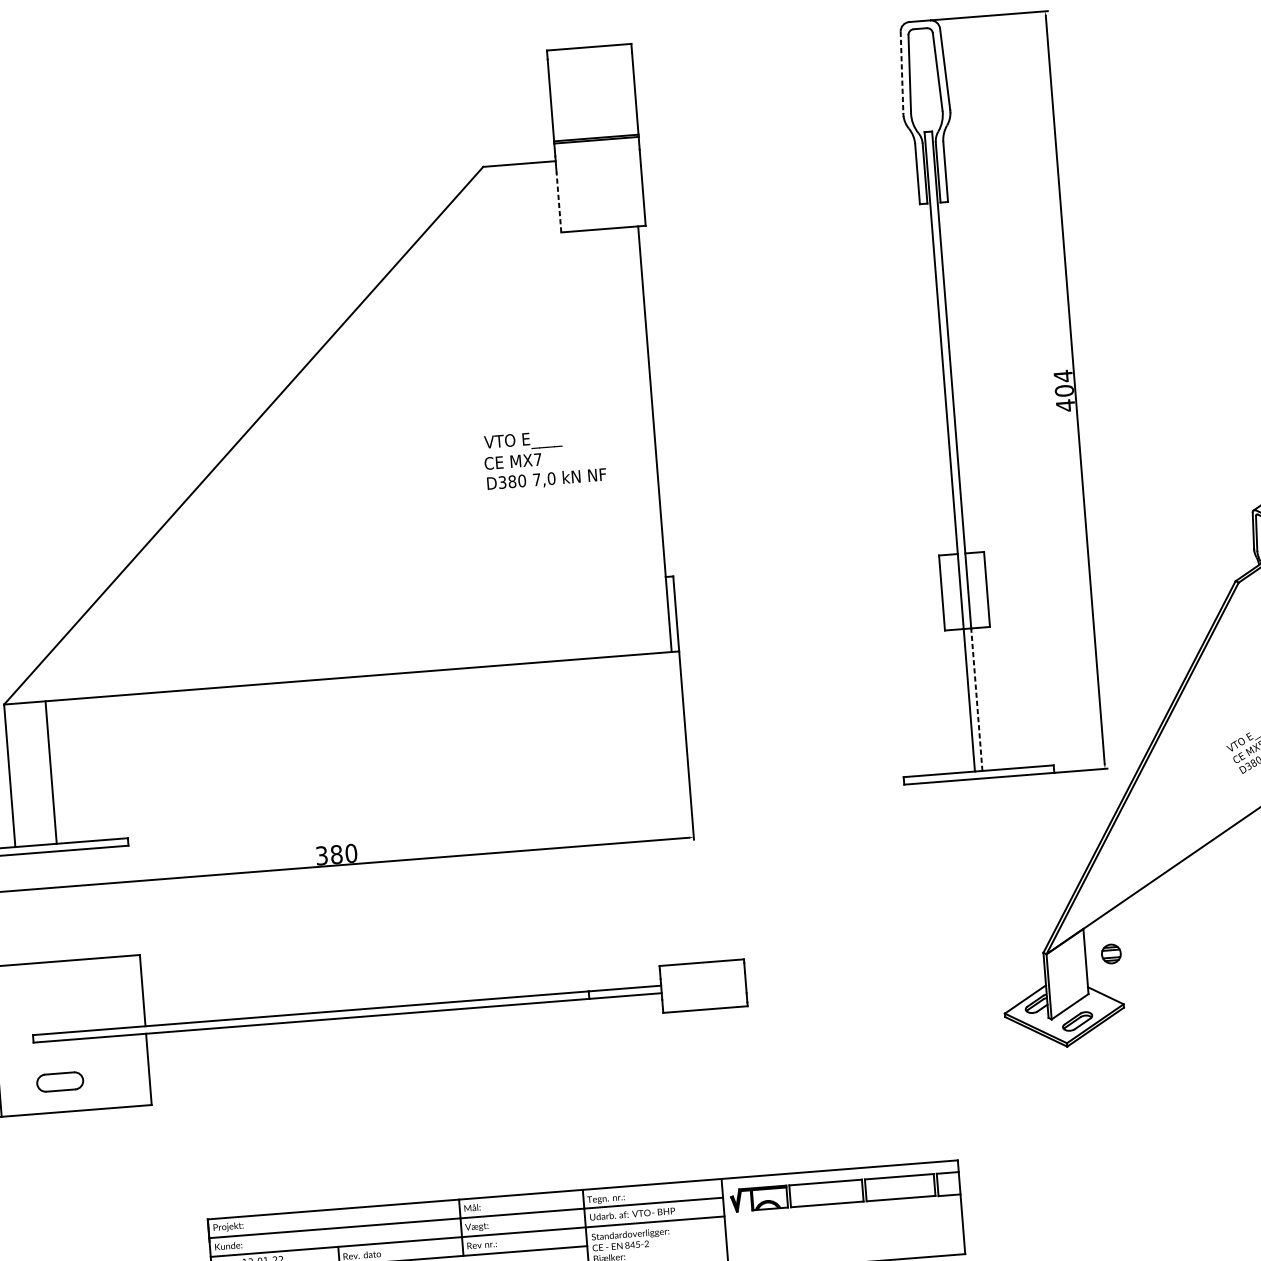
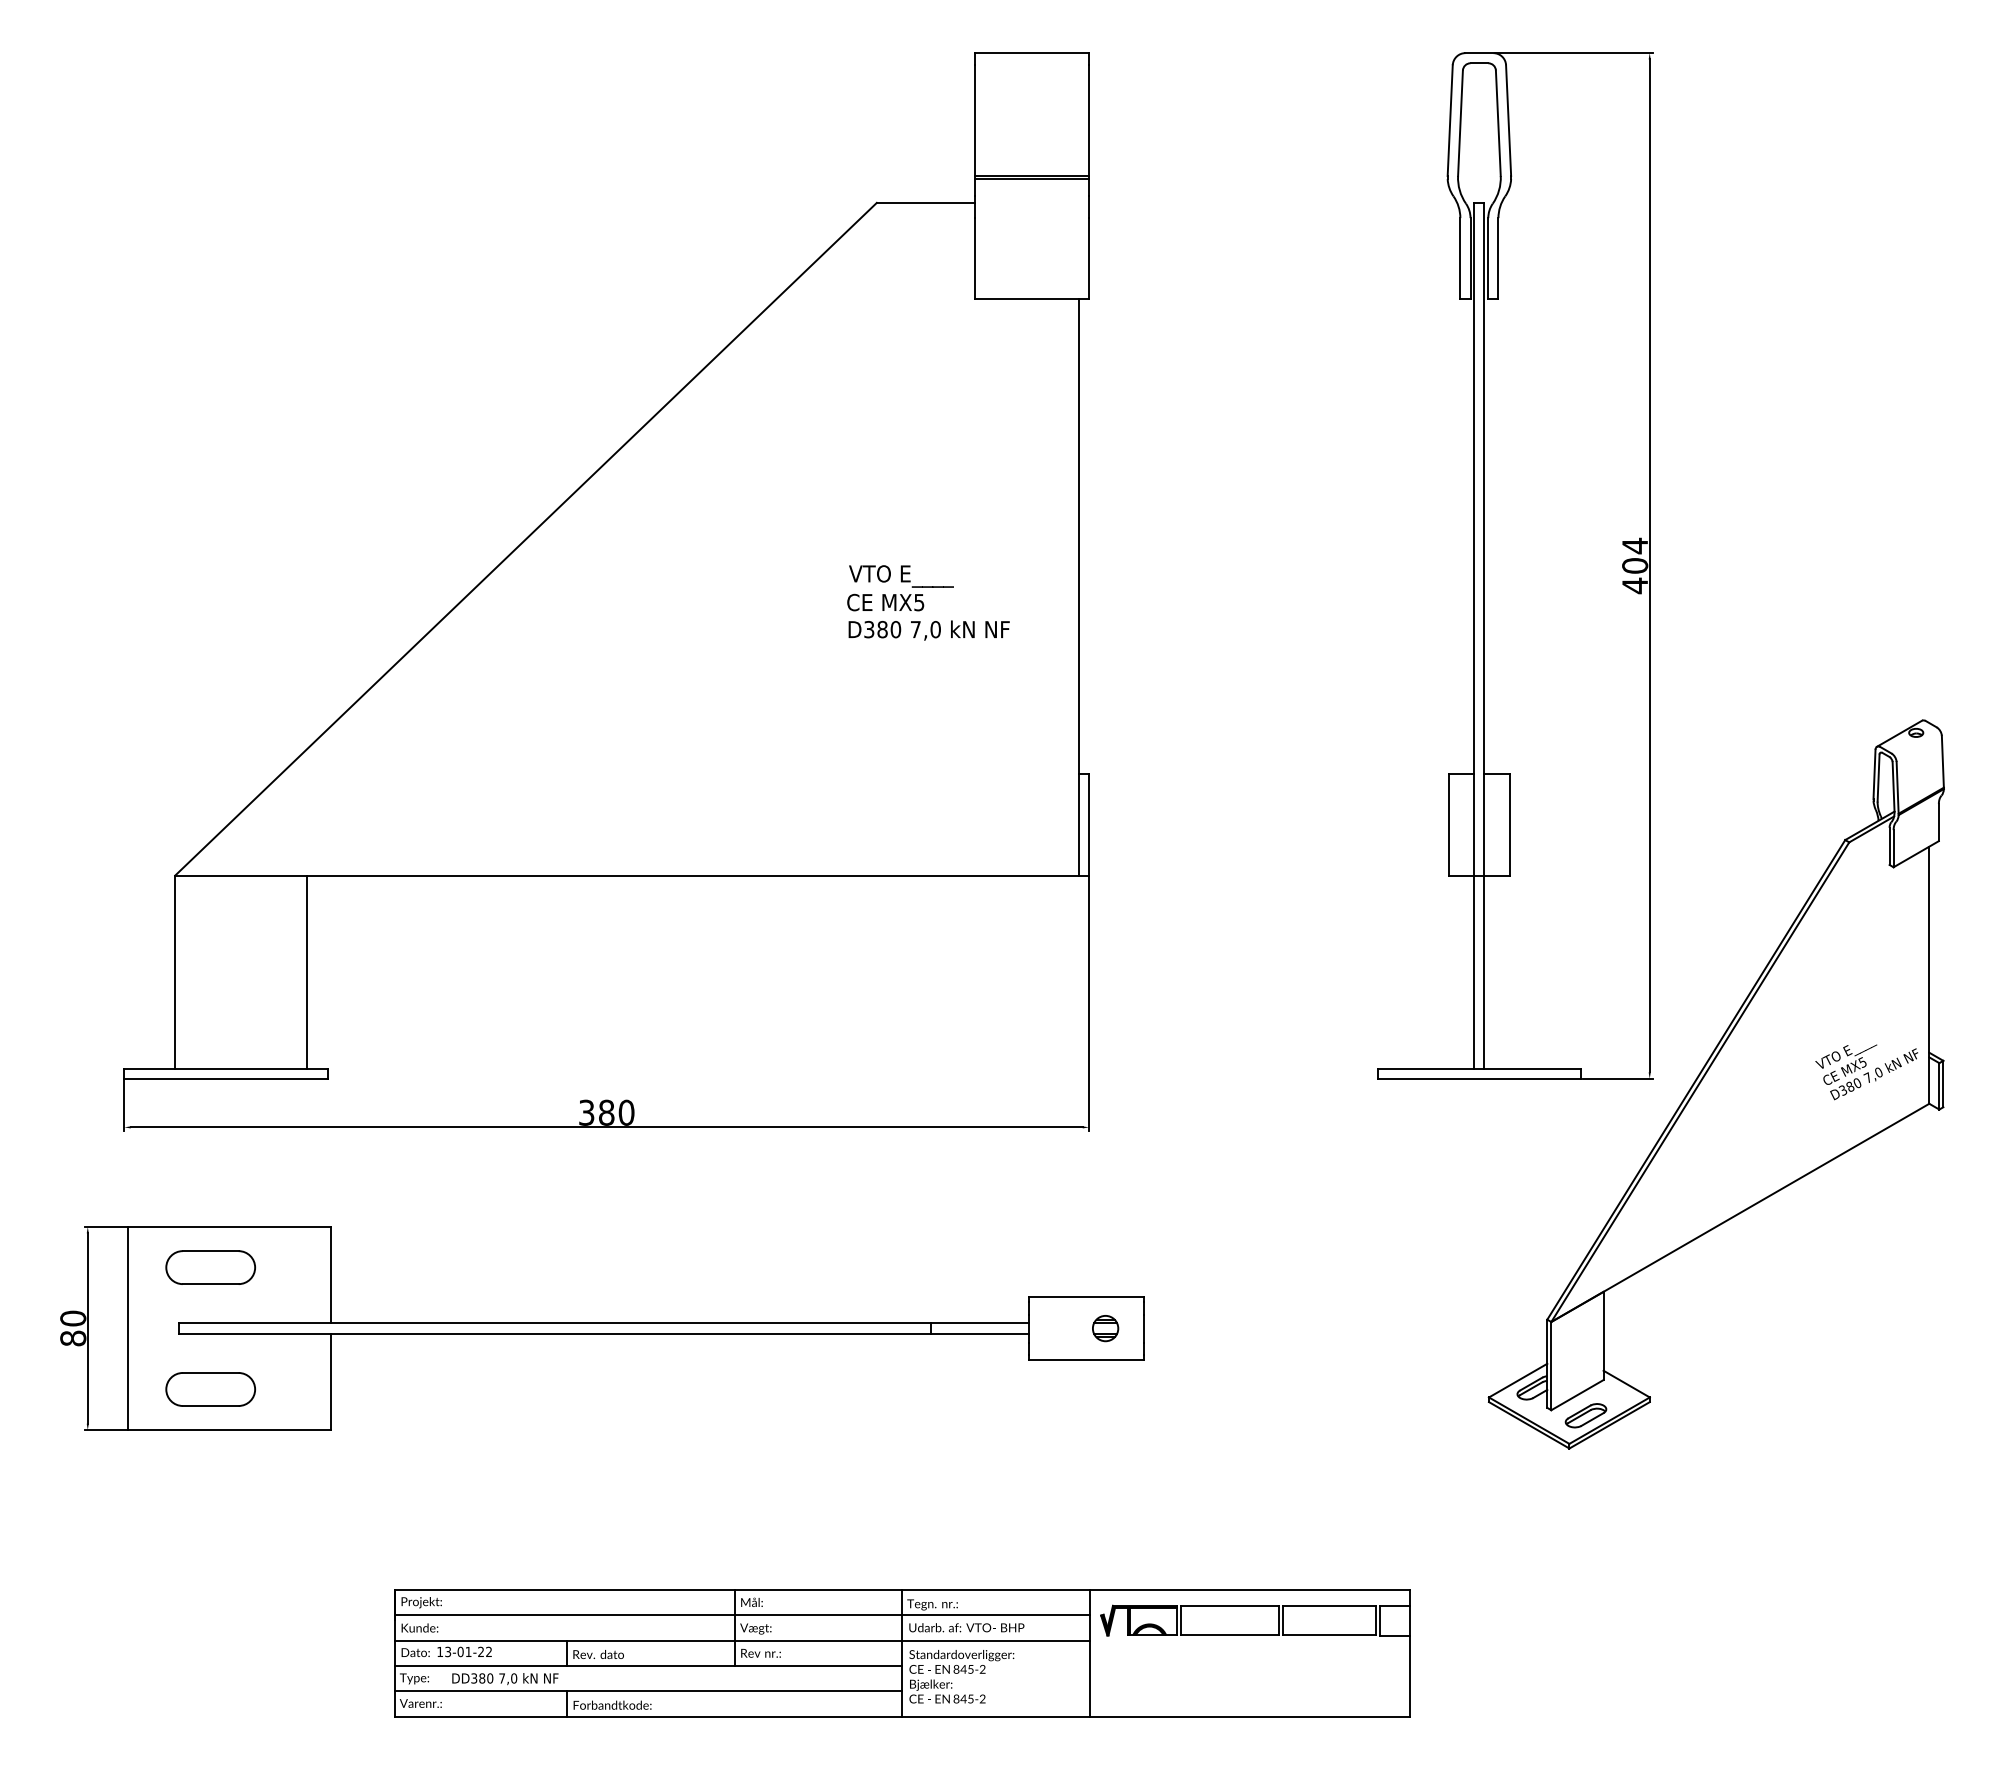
line: (902, 73) -> (1450, 121), dashed -> solid
line: (558, 202) -> (974, 258), dashed -> solid
text: (538, 459) -> (919, 602), MX7 -> MX5
line: (976, 699) -> (1484, 971), dashed -> solid
line: (51, 772) -> (307, 971), moved
part: (1111, 953) -> (1105, 1328), moved
part: (53, 991) -> (210, 1267), added
part: (60, 1082) -> (210, 1389), size x1.43

